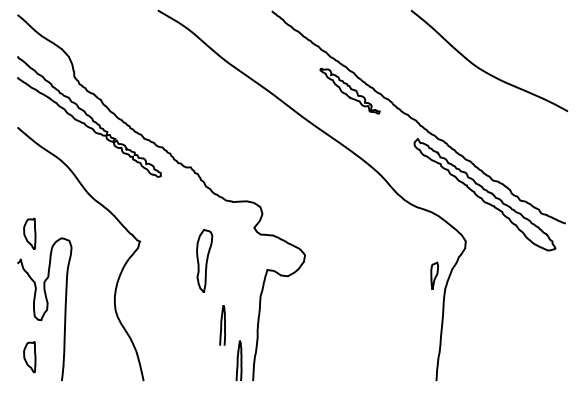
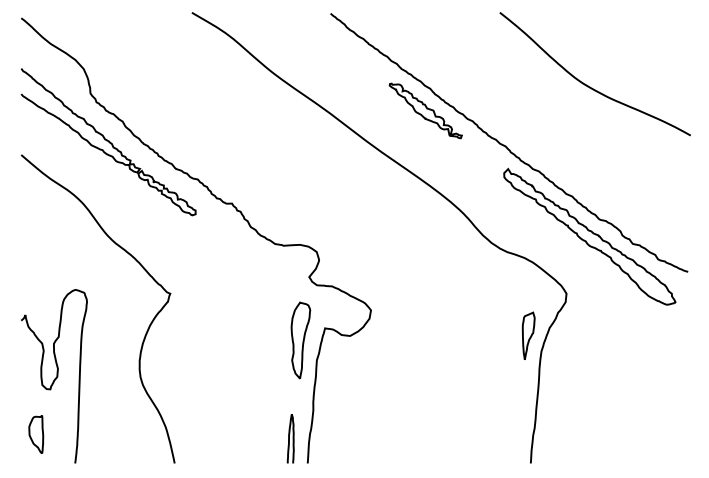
part: (30, 233) -> (36, 284), removed
part: (204, 261) -> (300, 340), moved
part: (434, 275) -> (528, 335), size x1.43
curve: (221, 325) -> (269, 395), removed

